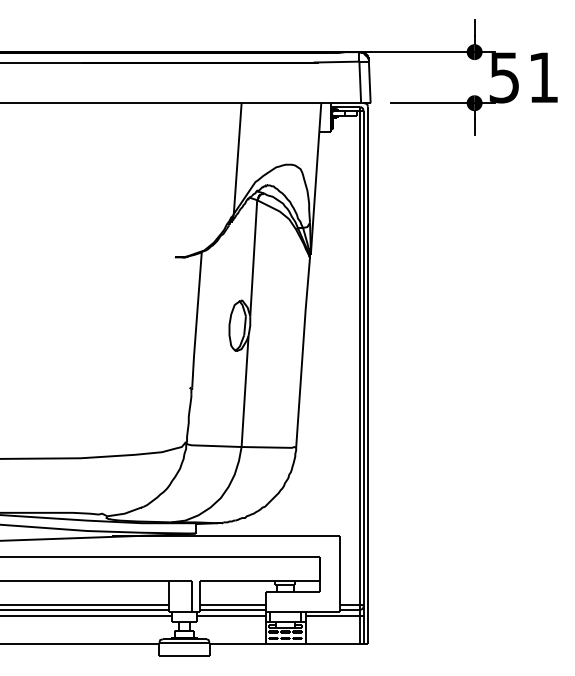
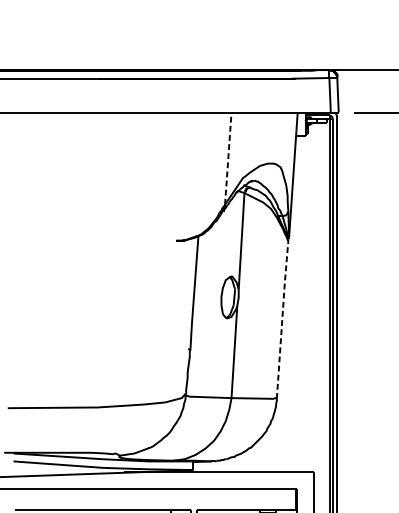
line: (237, 158) -> (228, 158), solid -> dashed
line: (302, 351) -> (282, 318), solid -> dashed

